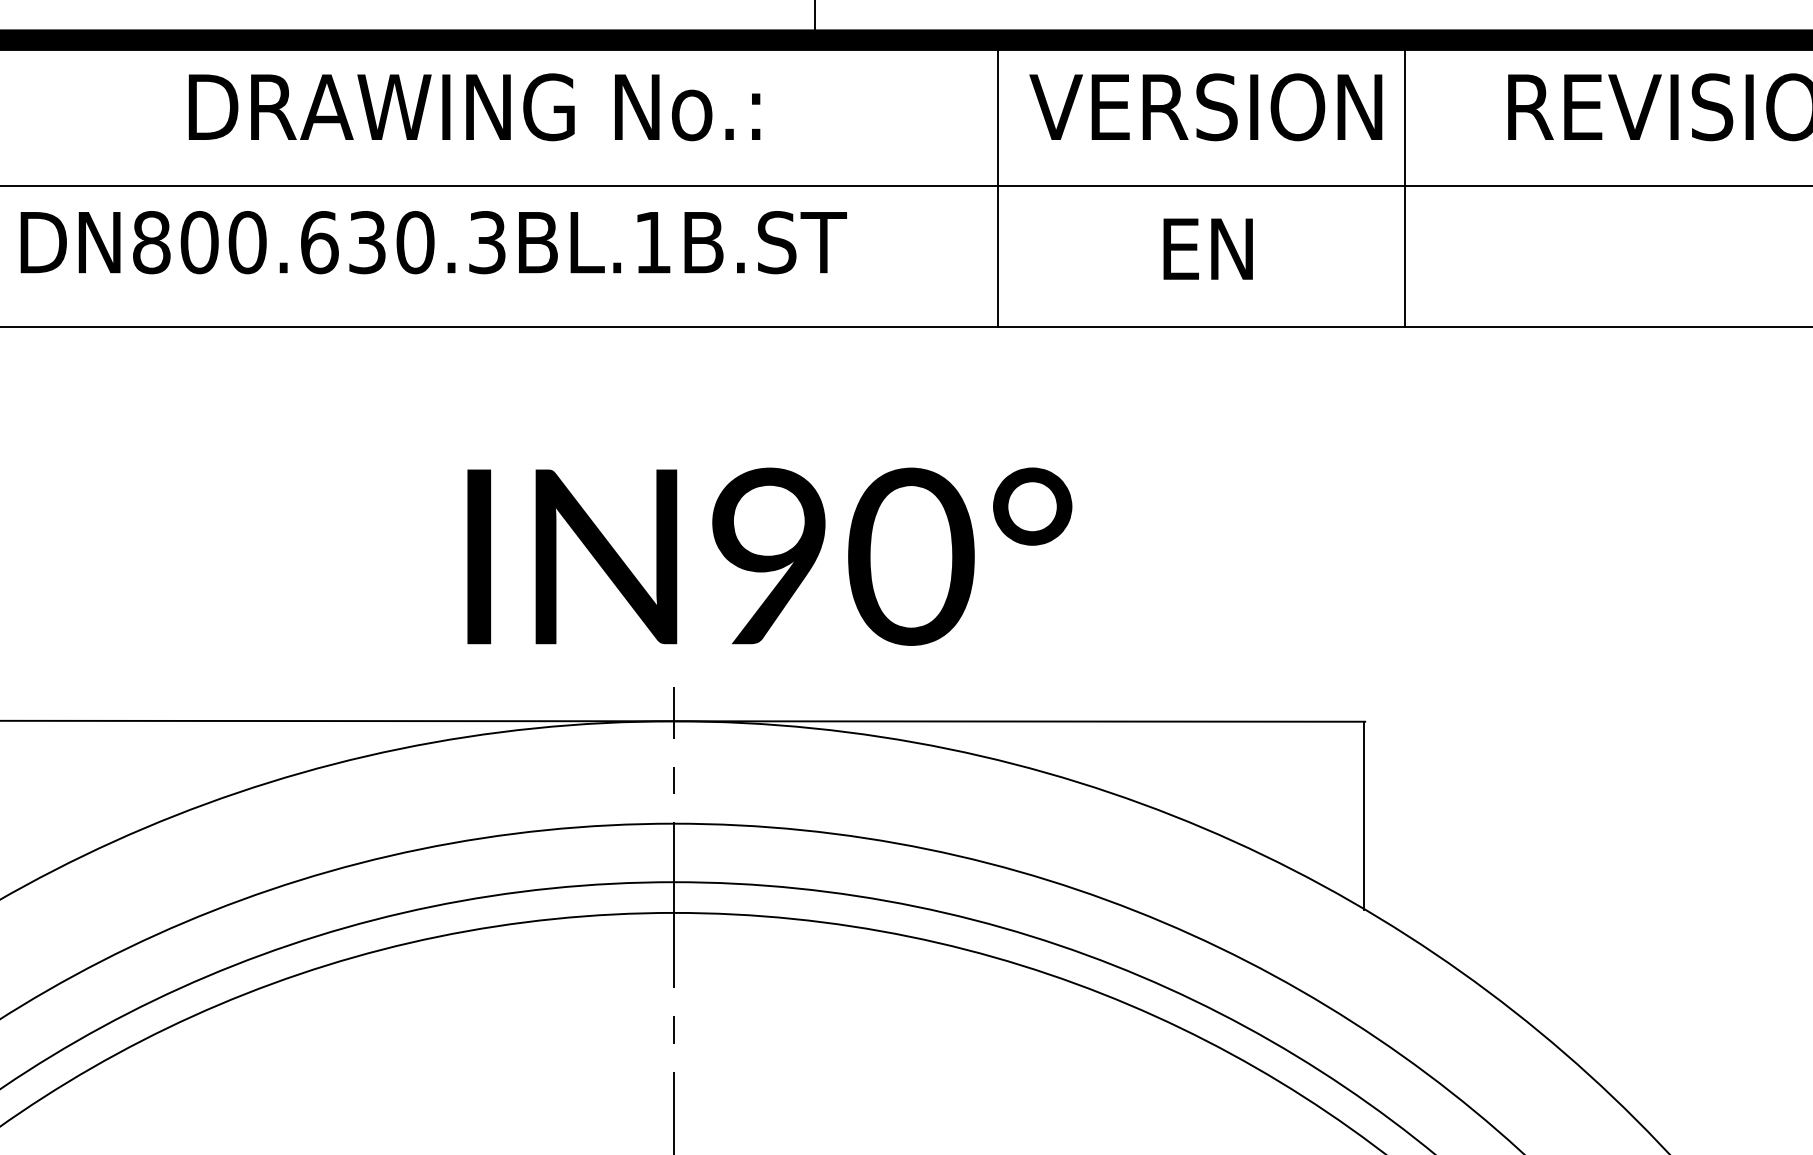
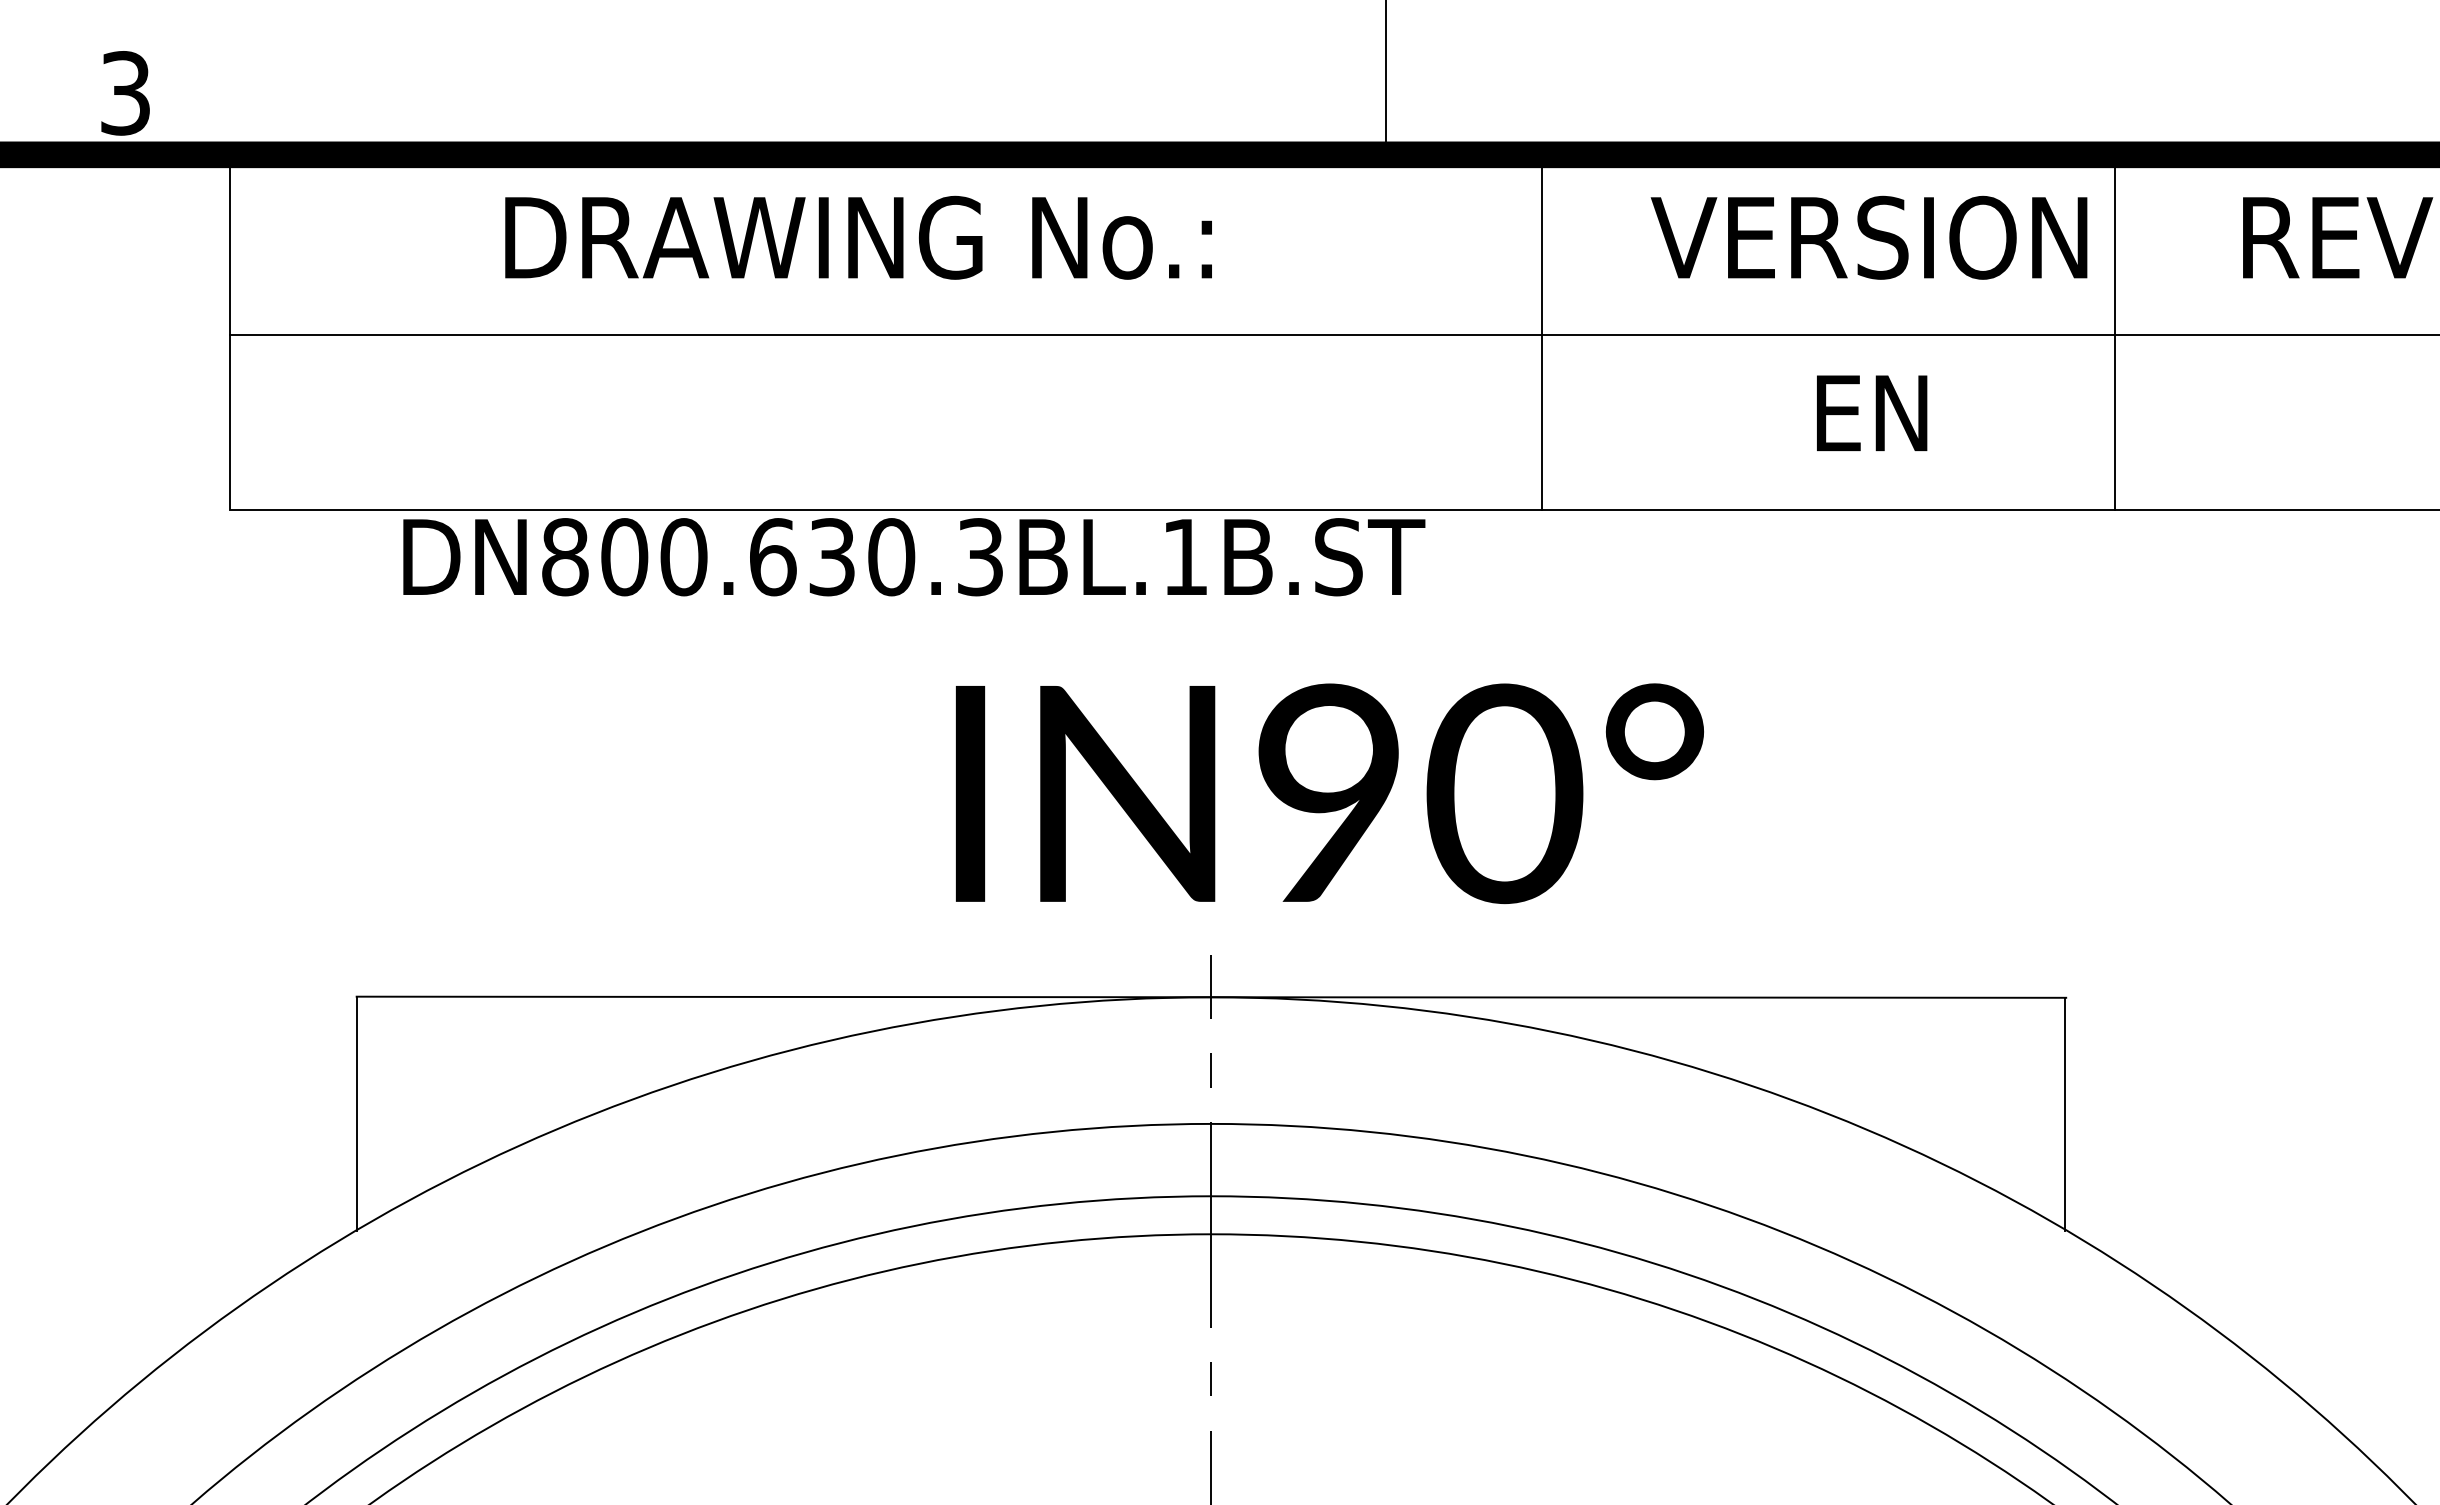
text: (474, 107) -> (858, 237), moved
line: (998, 183) -> (1542, 331), moved
text: (434, 242) -> (914, 557), moved

